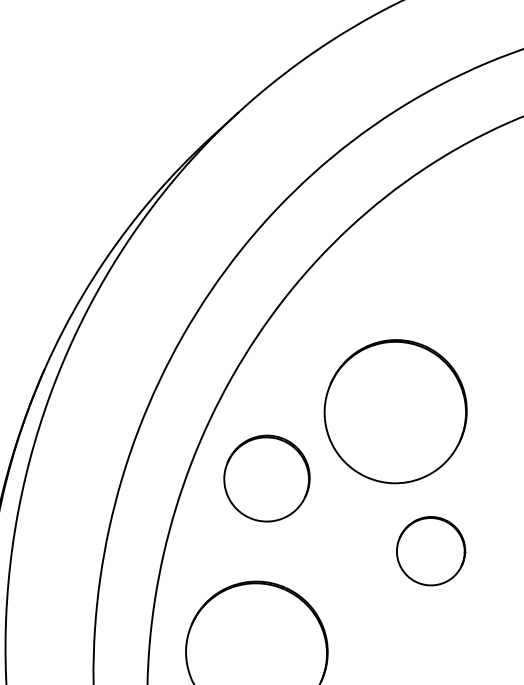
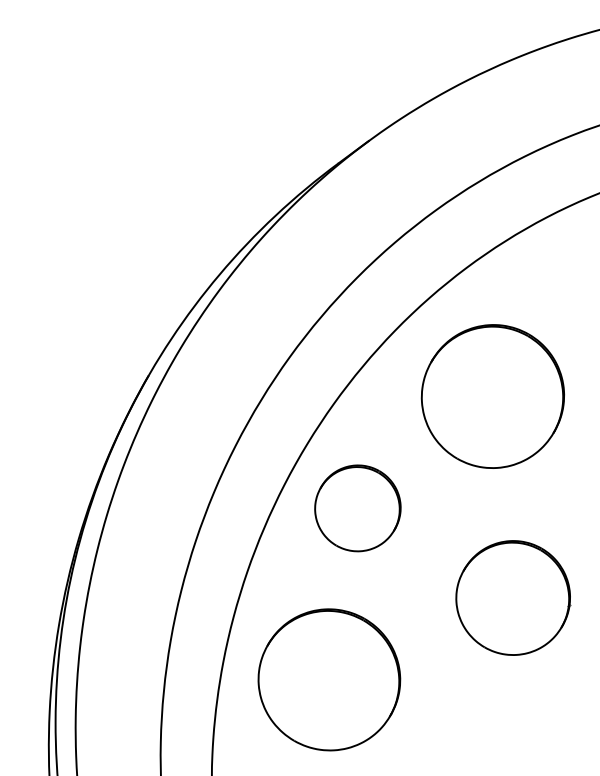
part: (395, 411) -> (492, 396), moved
part: (431, 550) -> (513, 597), size x1.67

